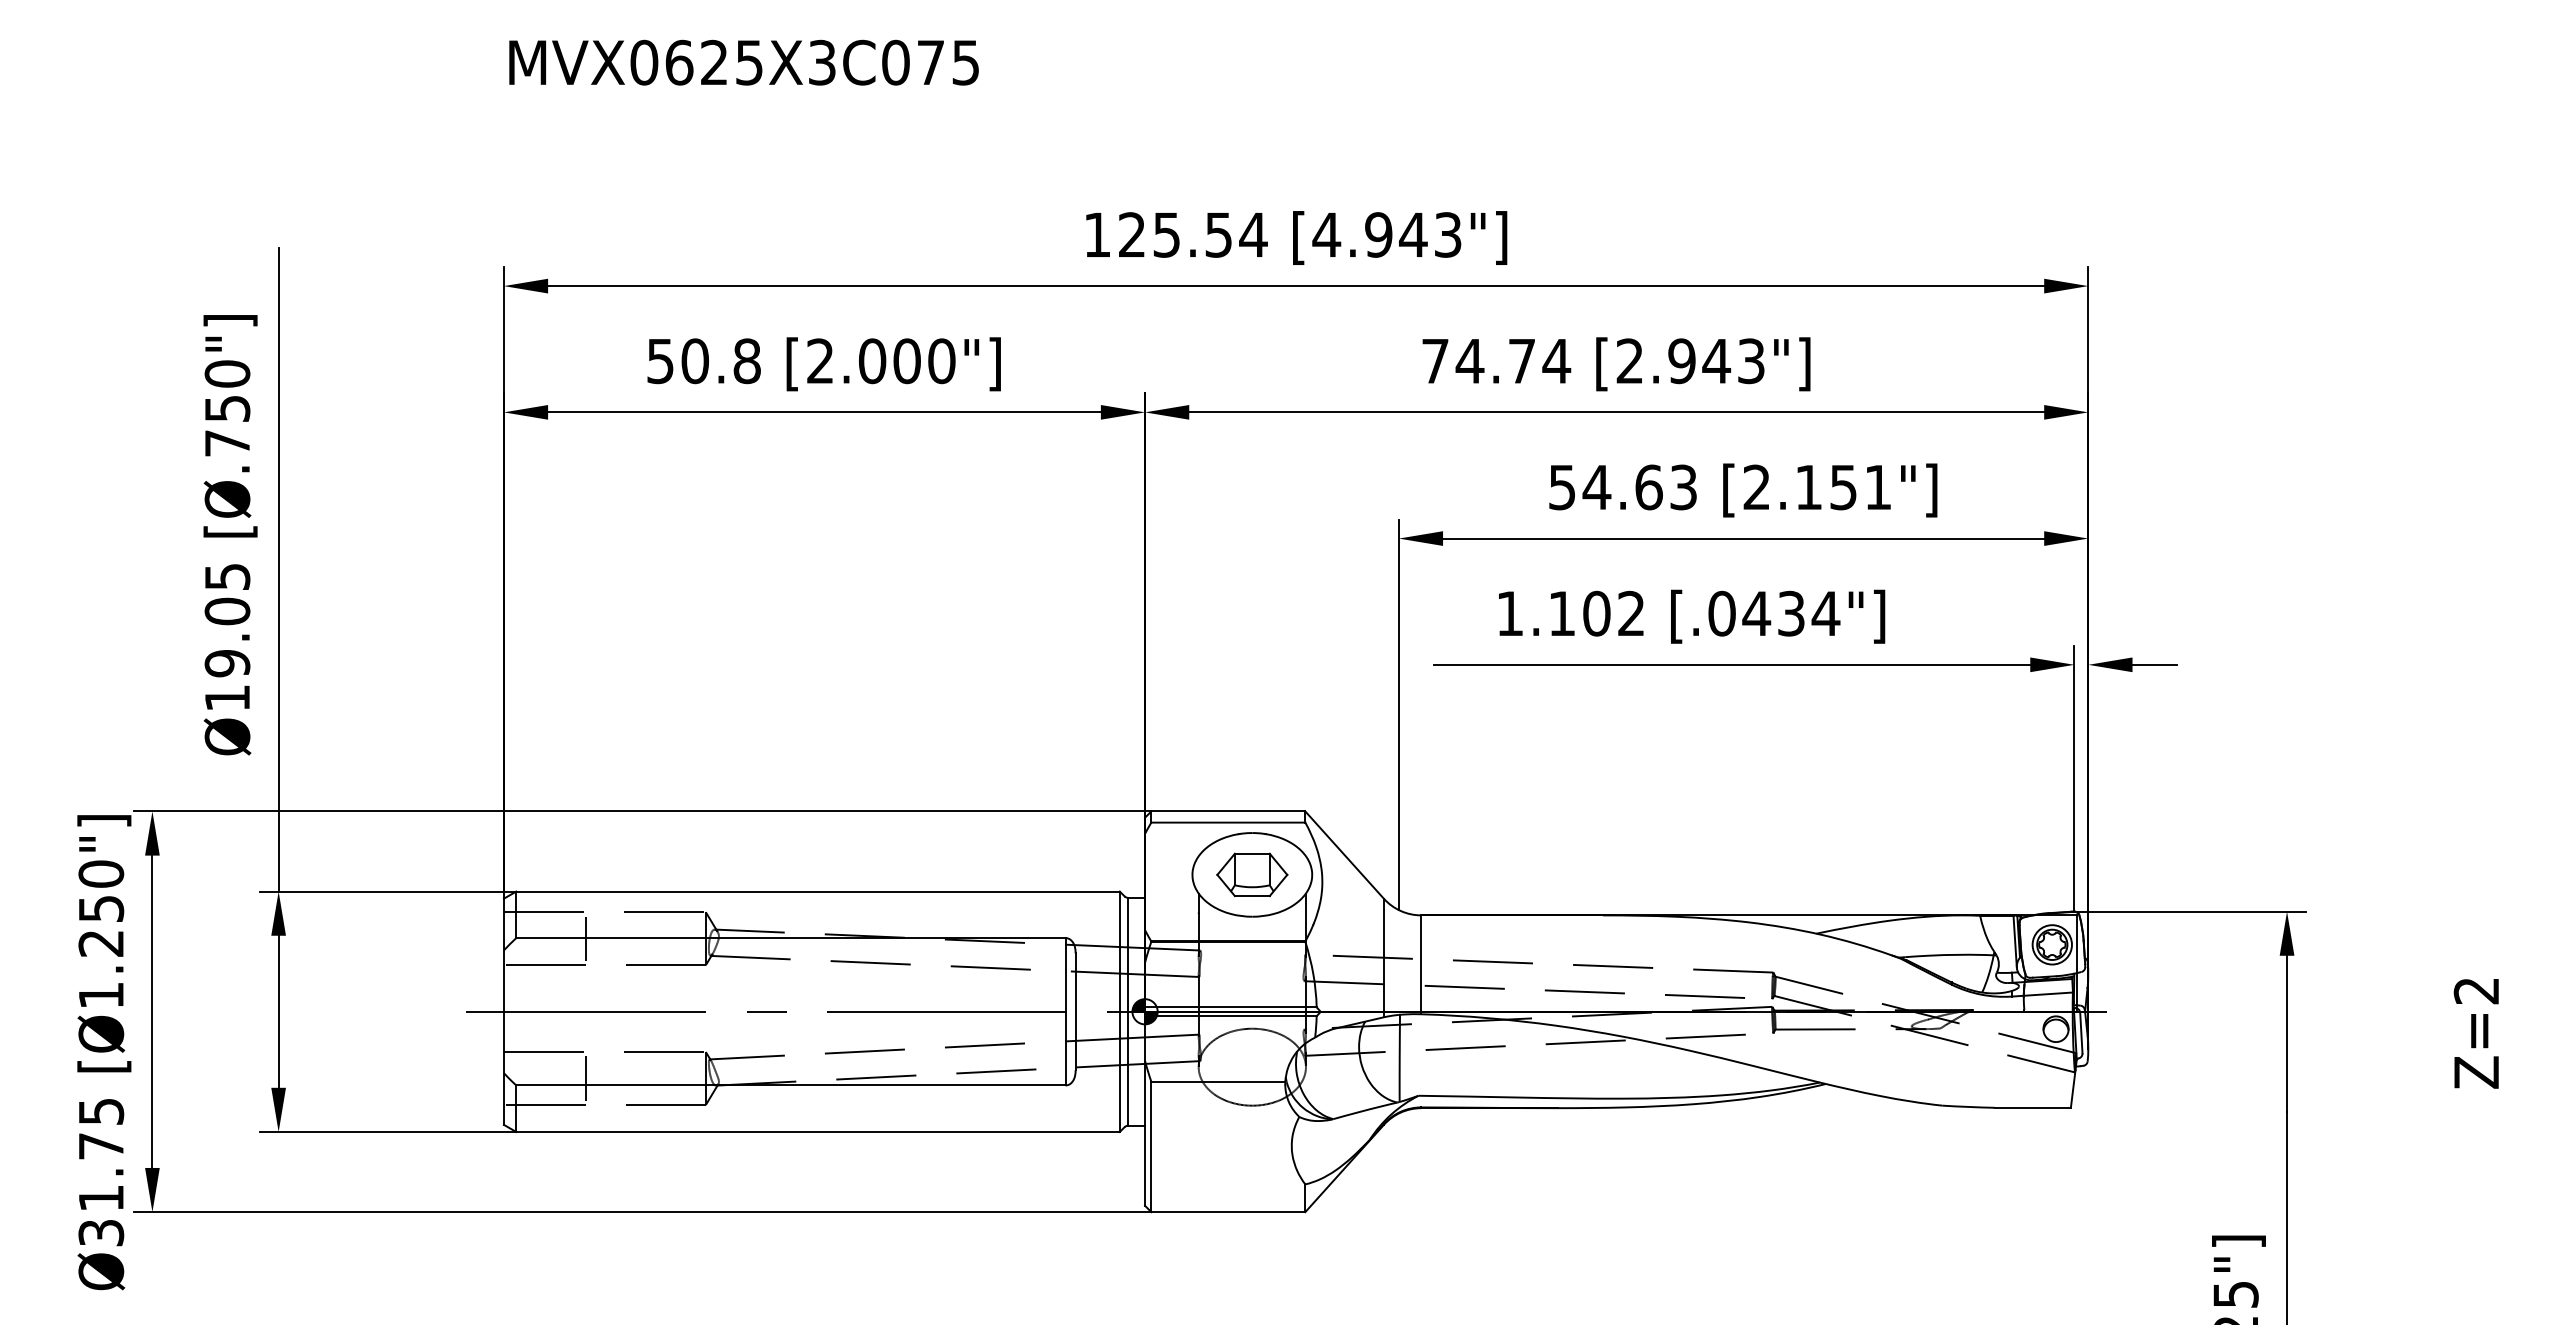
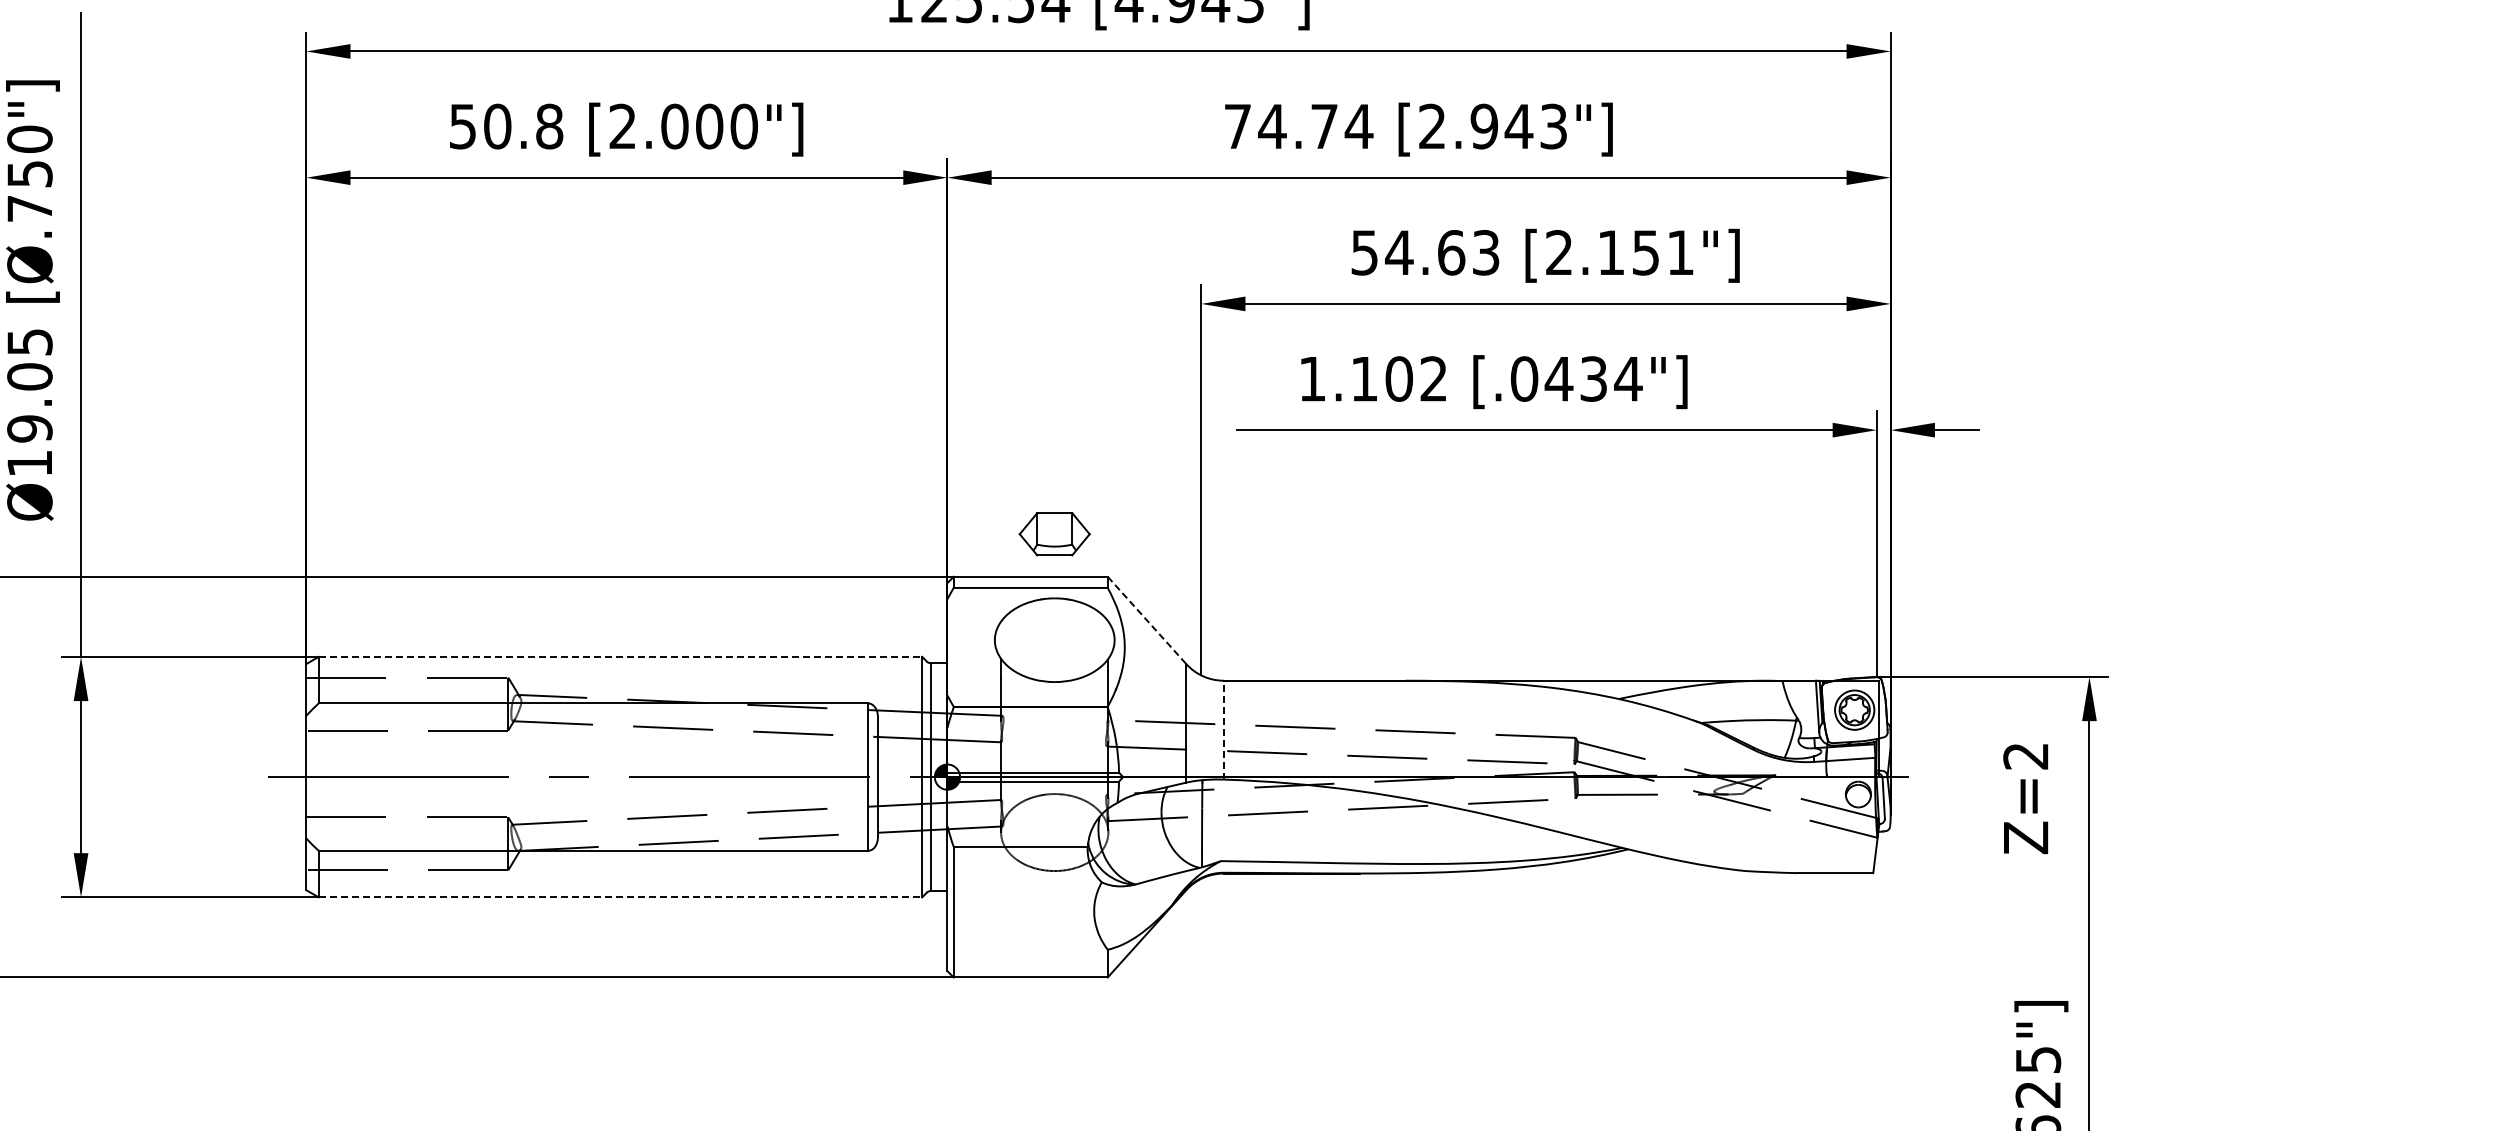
line: (1344, 855) -> (1146, 620), solid -> dashed
part: (1252, 874) -> (1054, 533), moved
line: (818, 891) -> (620, 656), solid -> dashed
line: (585, 938) -> (387, 703), removed
line: (1421, 964) -> (1223, 729), solid -> dashed
text: (2475, 1033) -> (2024, 798), moved
line: (585, 1078) -> (387, 843), removed
line: (818, 1132) -> (620, 897), solid -> dashed

